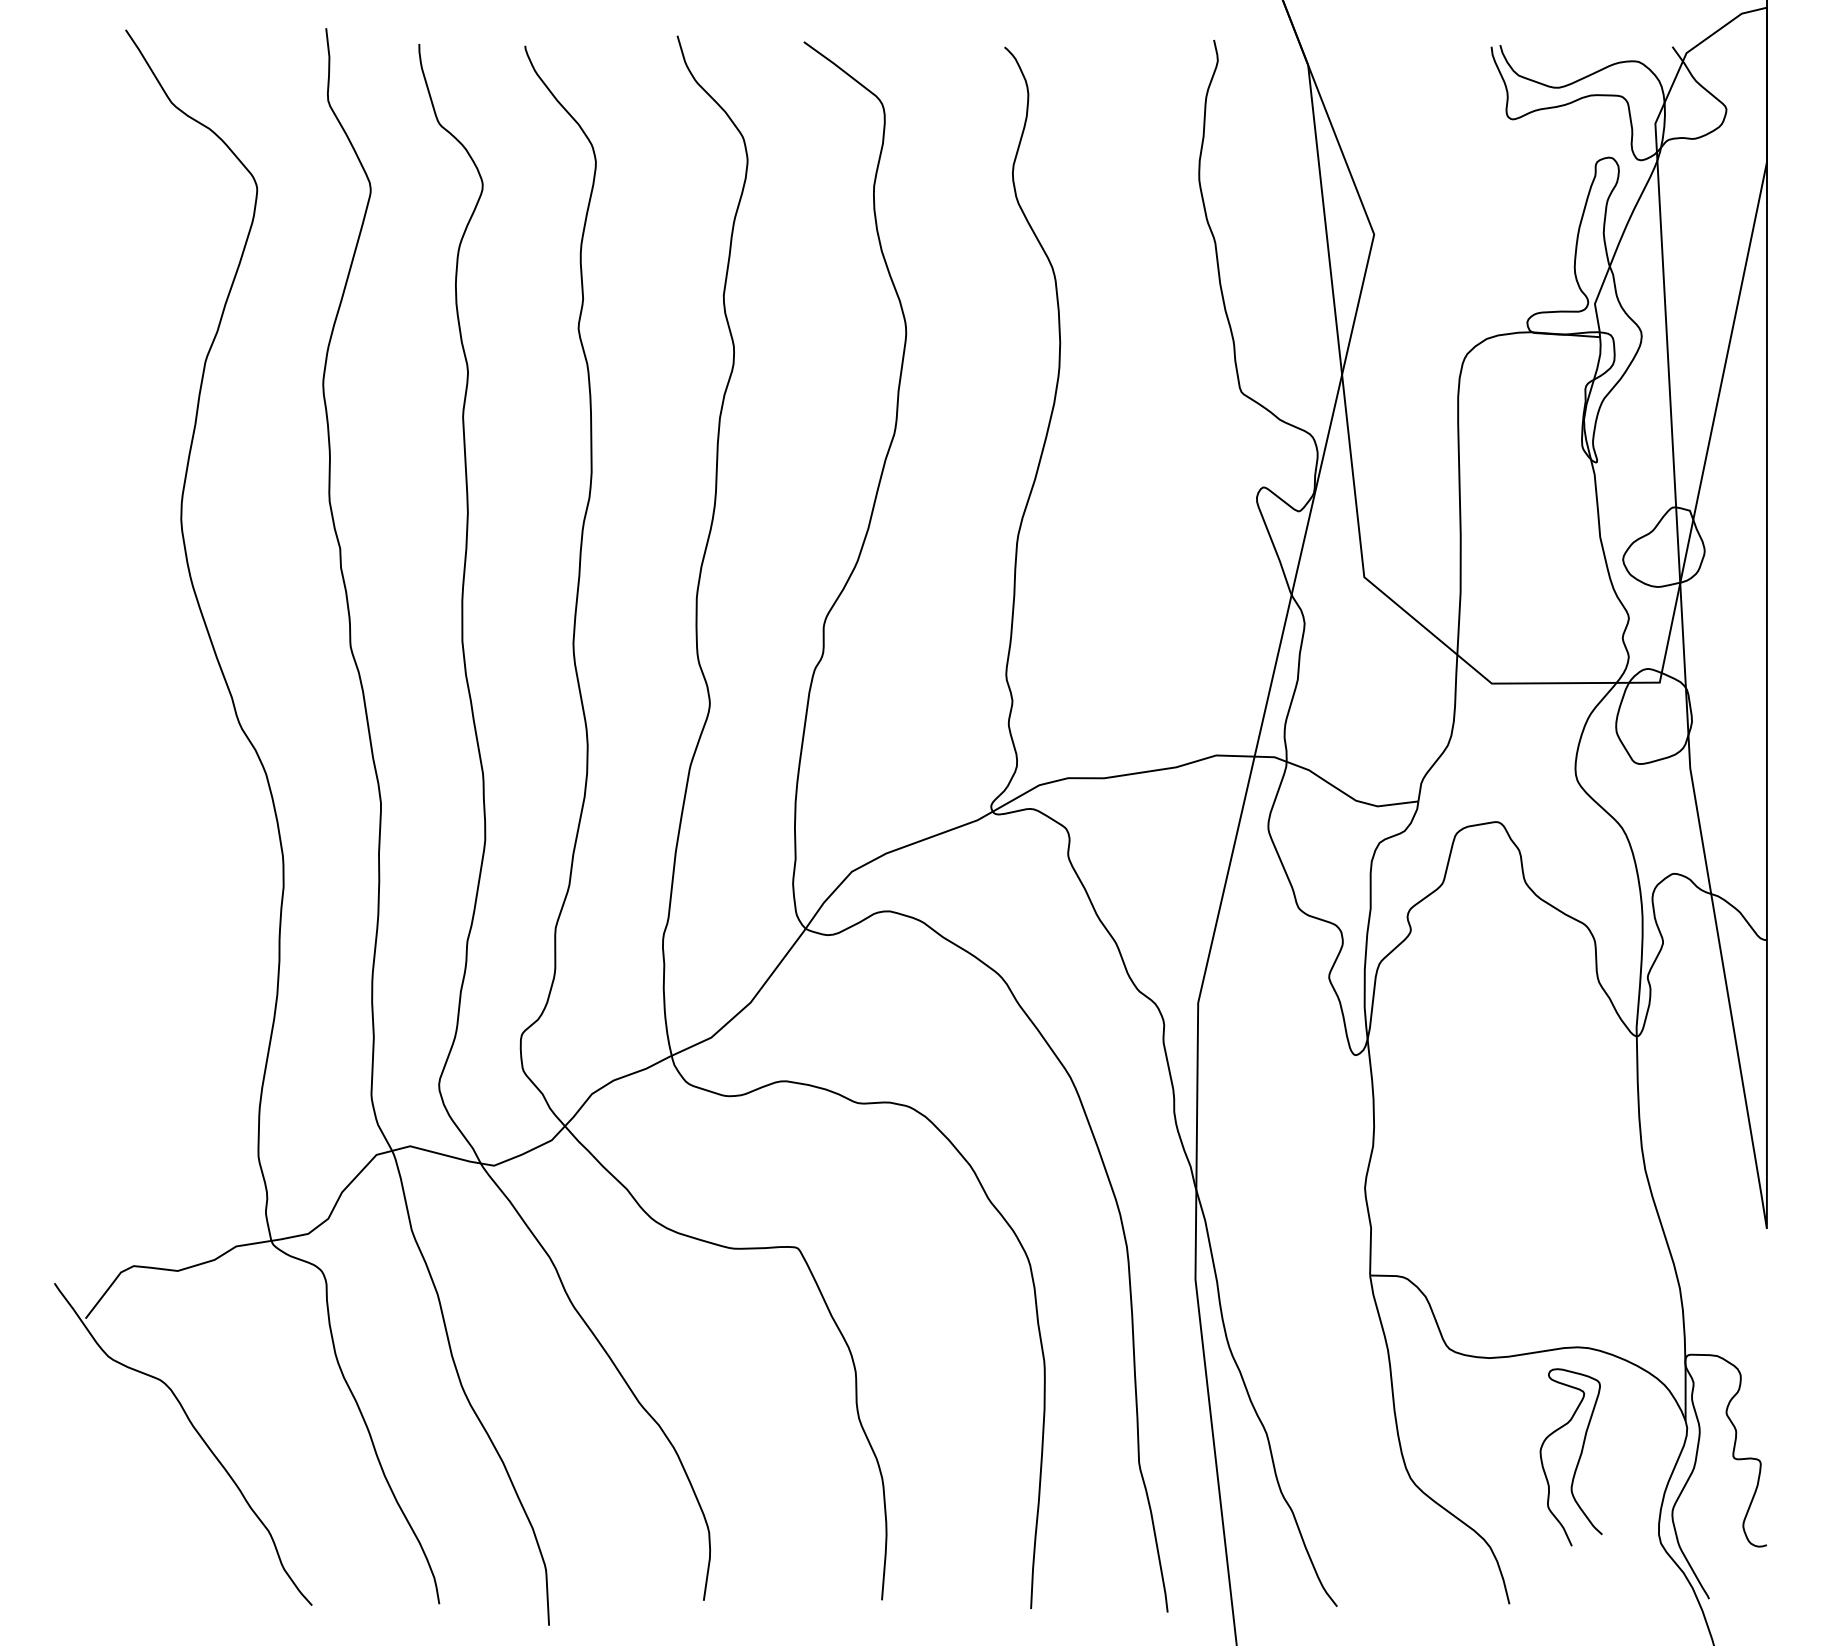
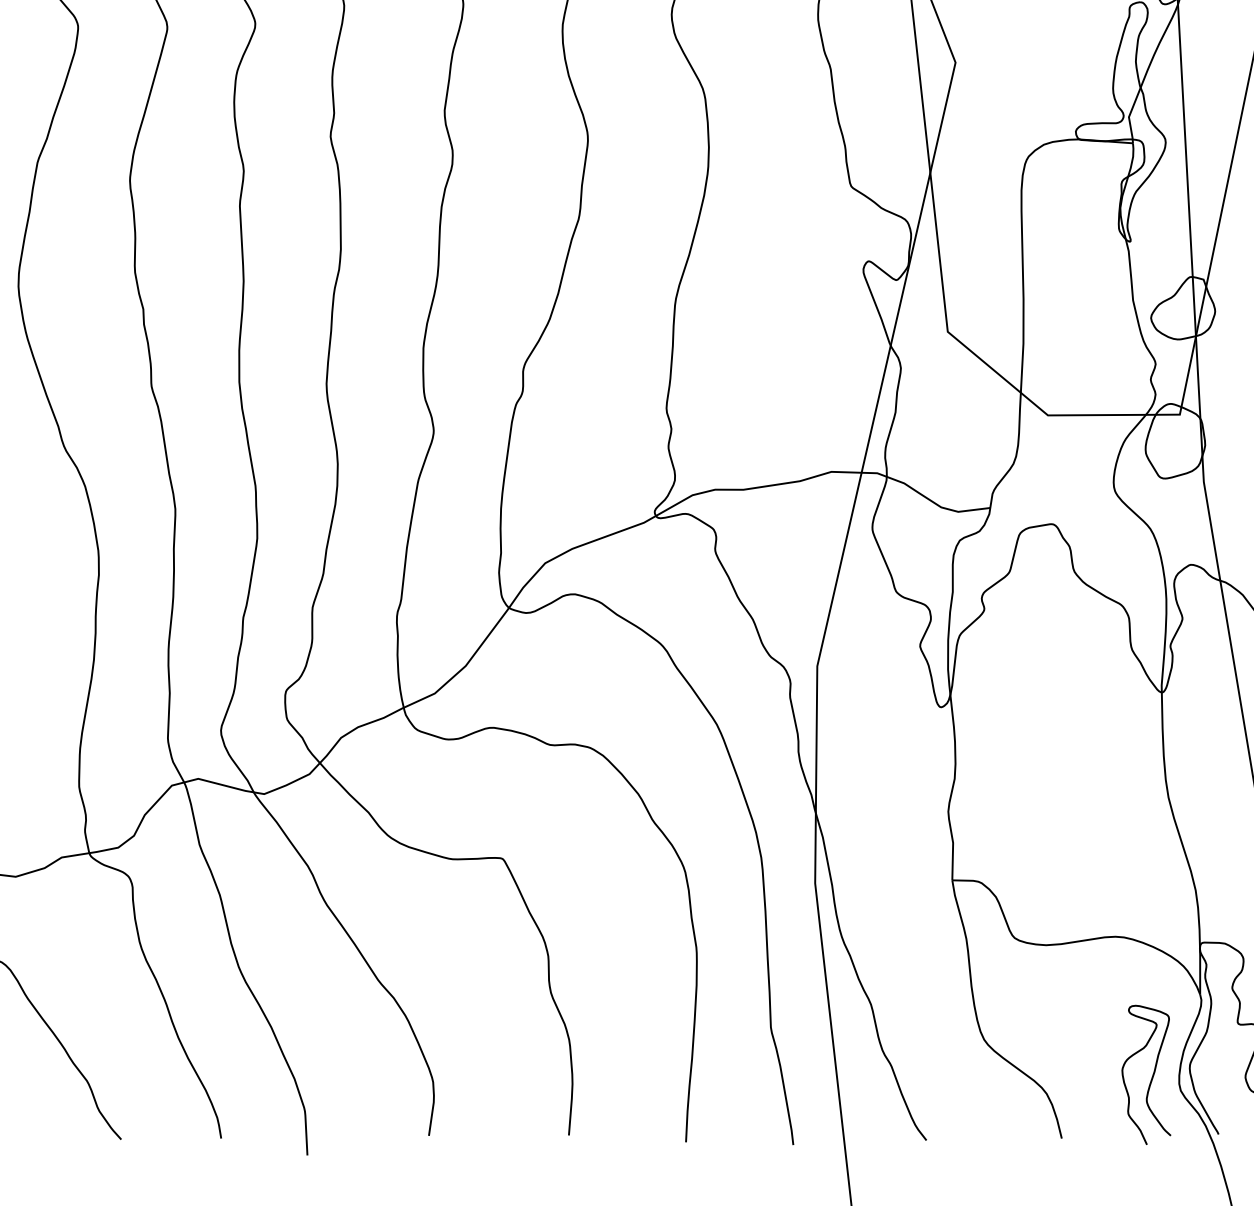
curve: (1578, 1458) -> (1152, 1075), moved

